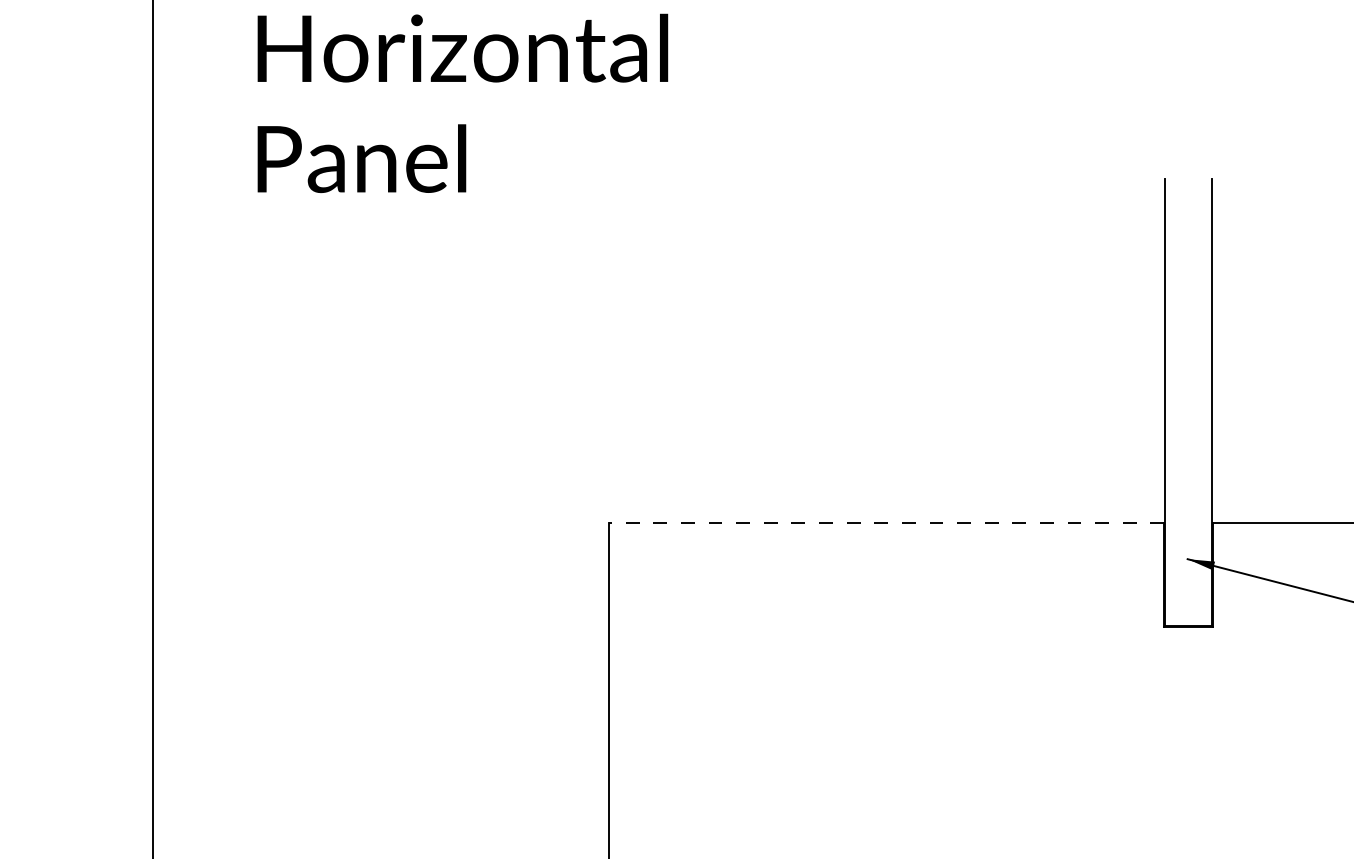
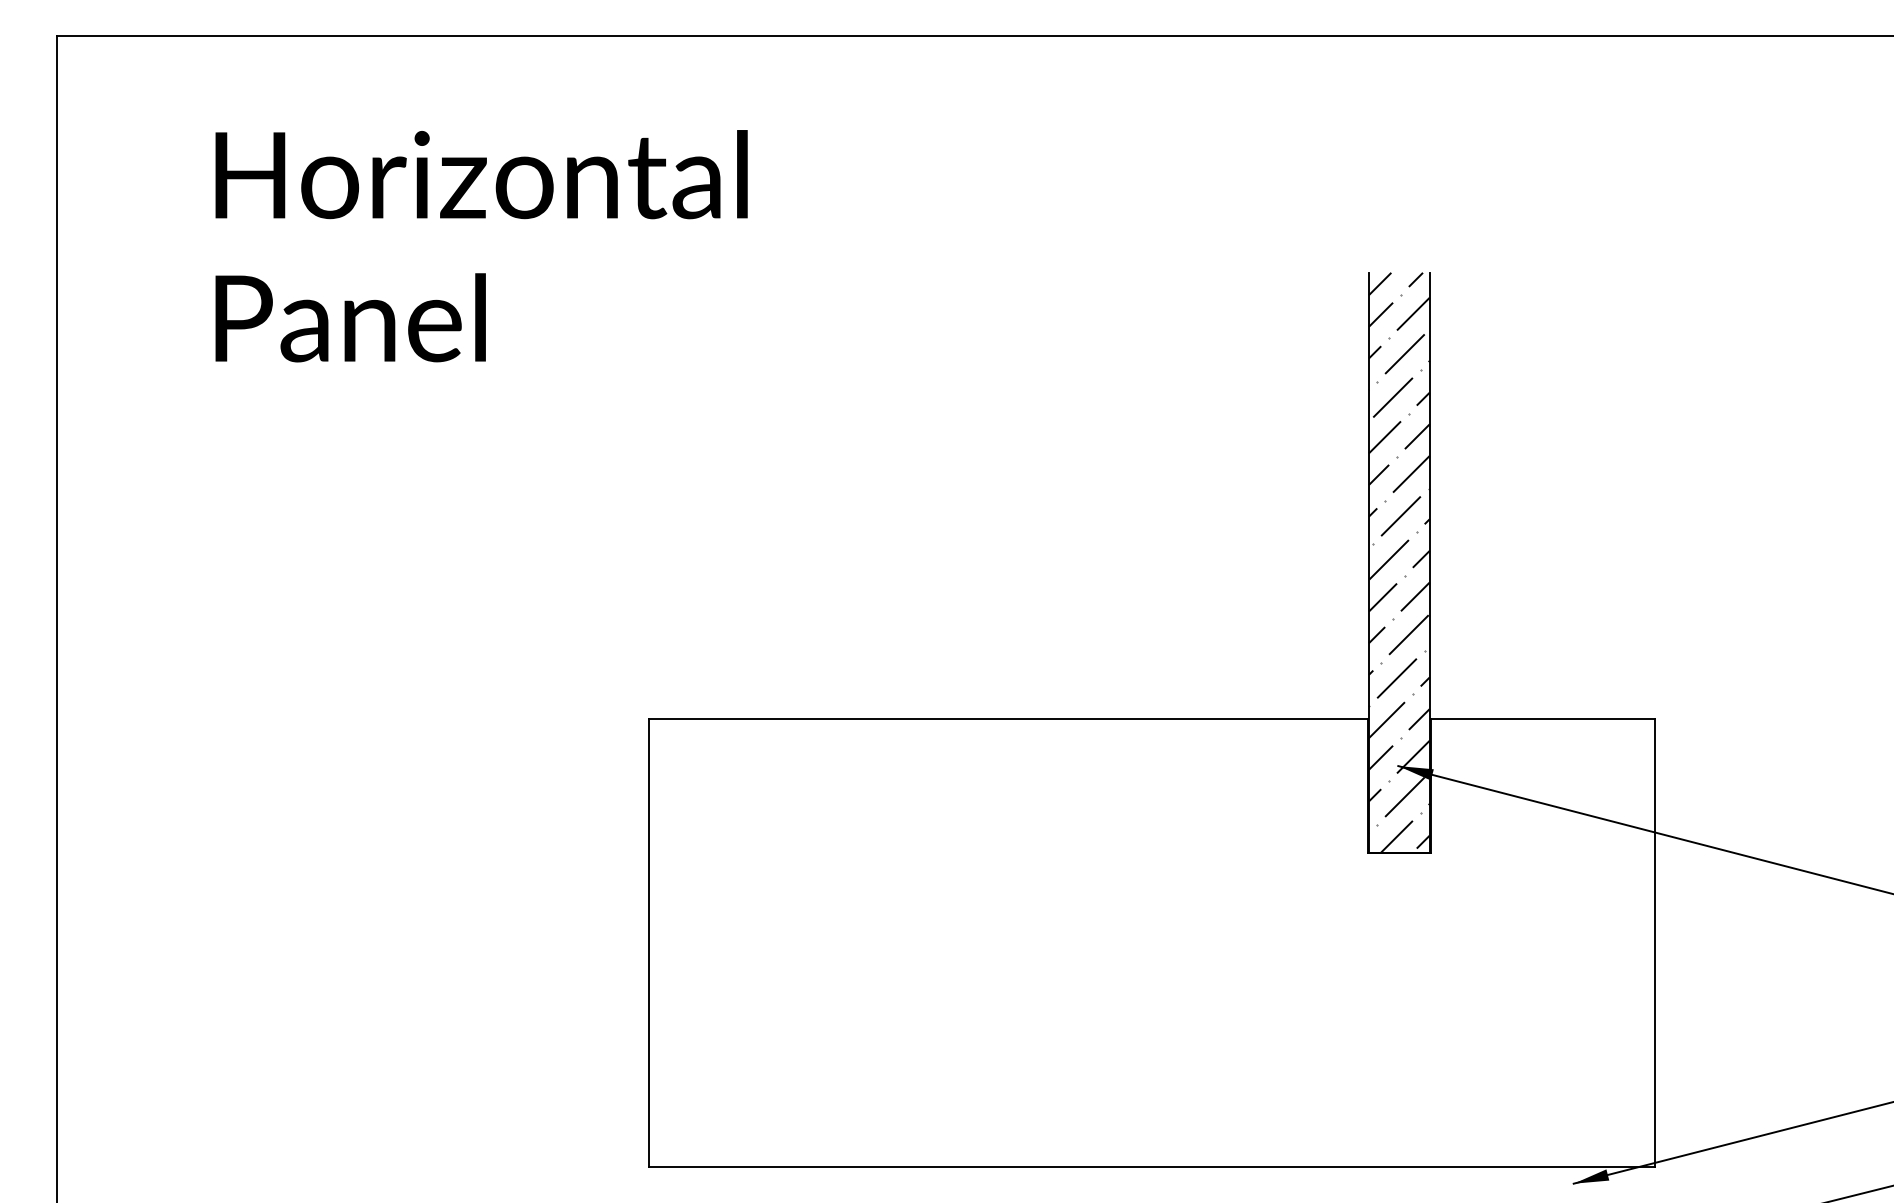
text: (462, 103) -> (481, 246), moved
hatch: (1187, 402) -> (1398, 562), added
line: (887, 523) -> (1008, 719), dashed -> solid

